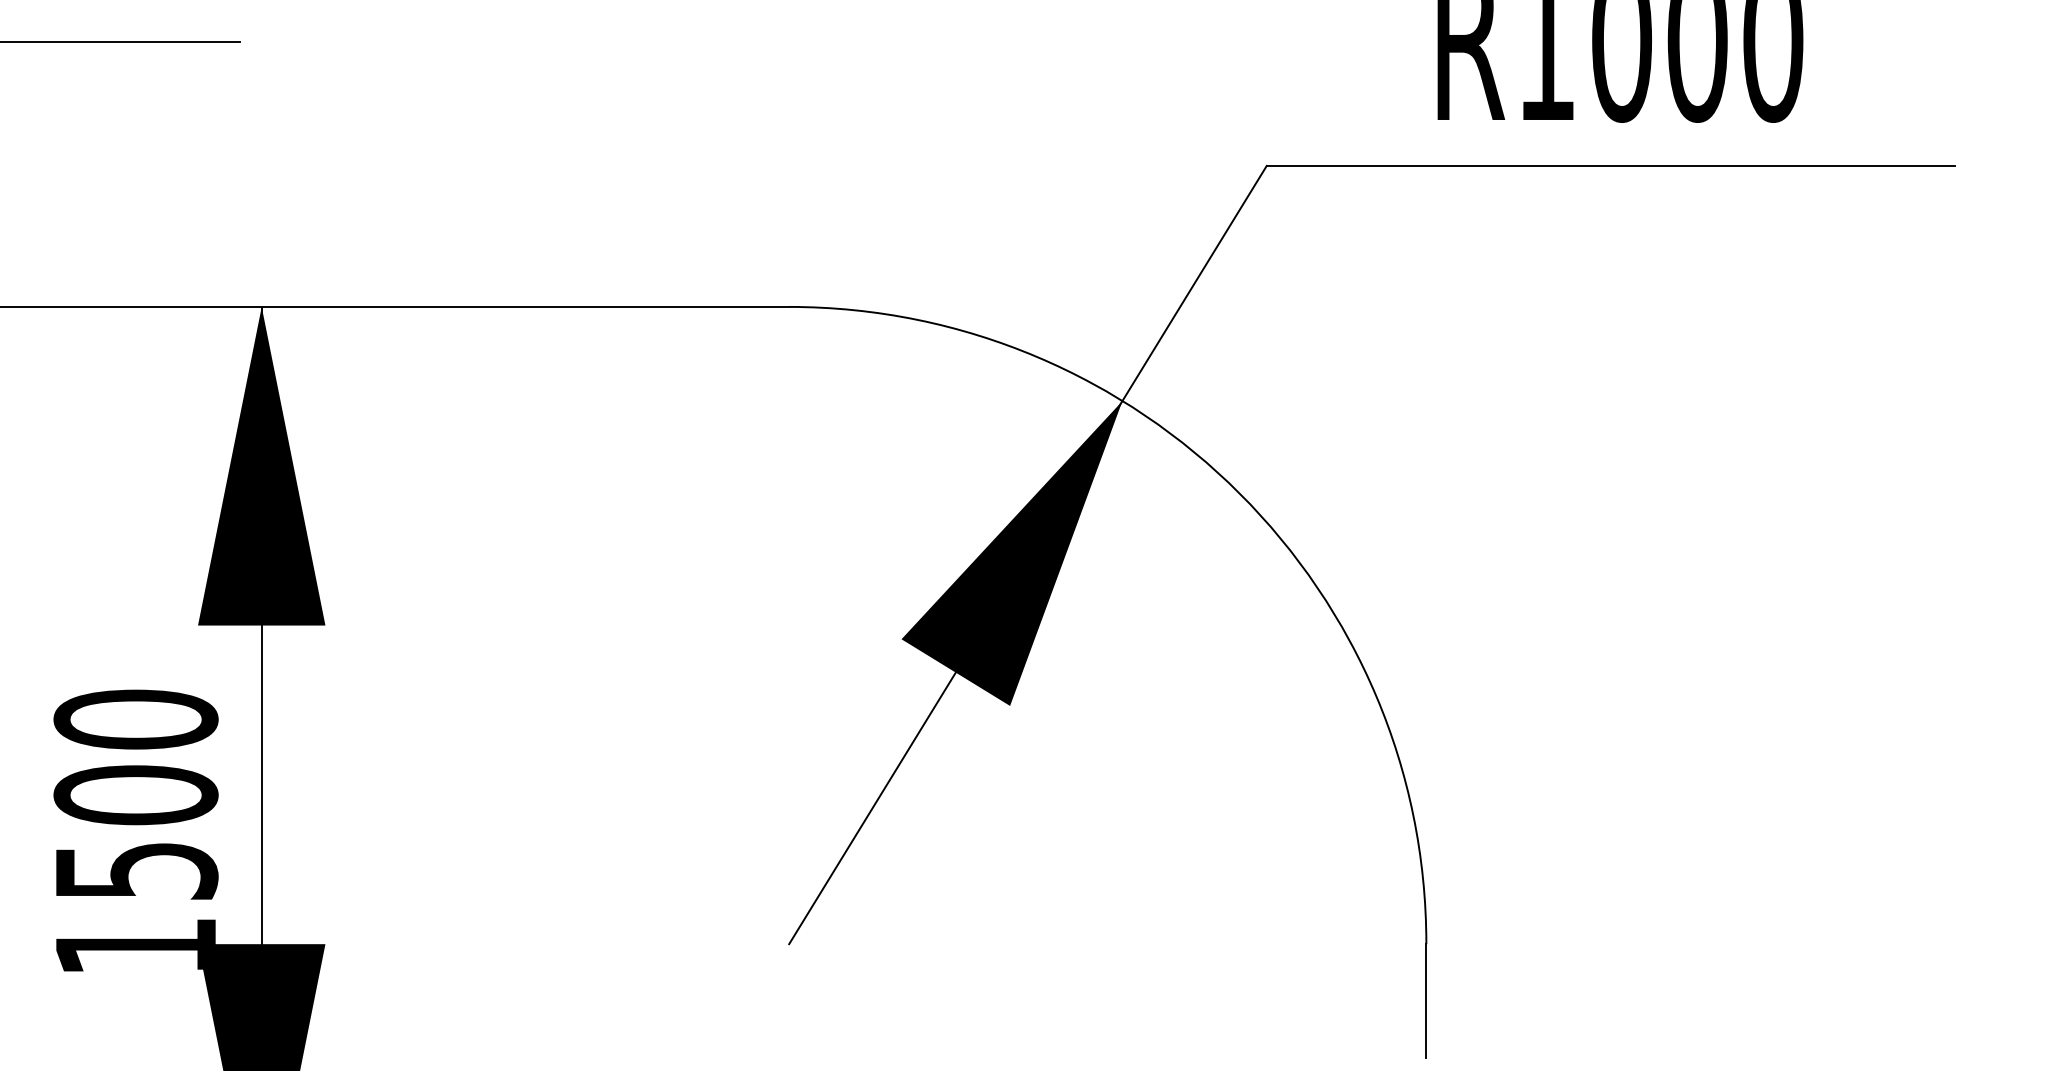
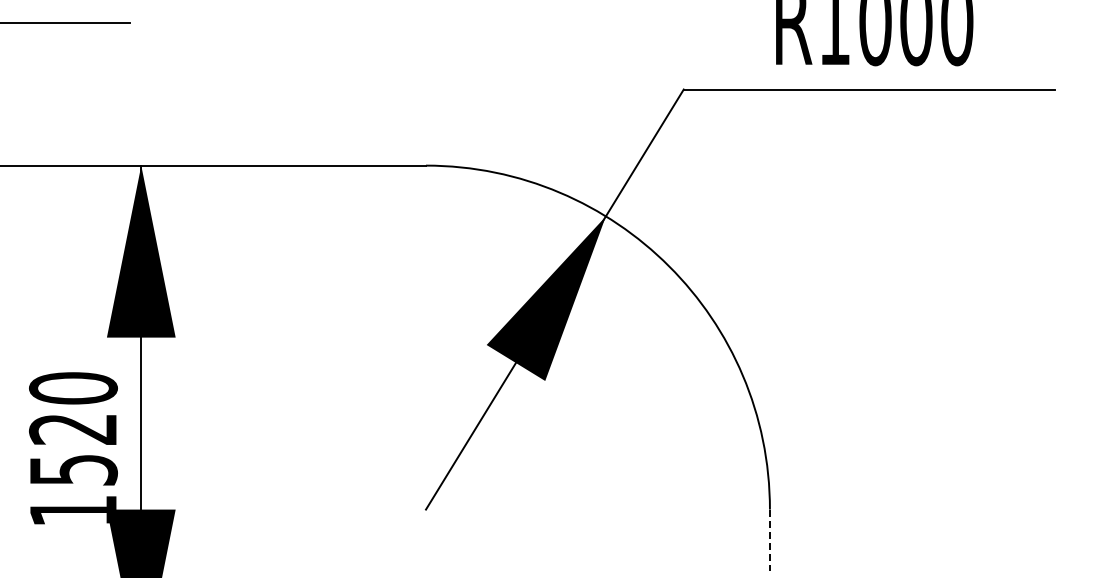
text: (136, 795) -> (73, 429), 1500 -> 1520
line: (1425, 1001) -> (769, 540), solid -> dashed

